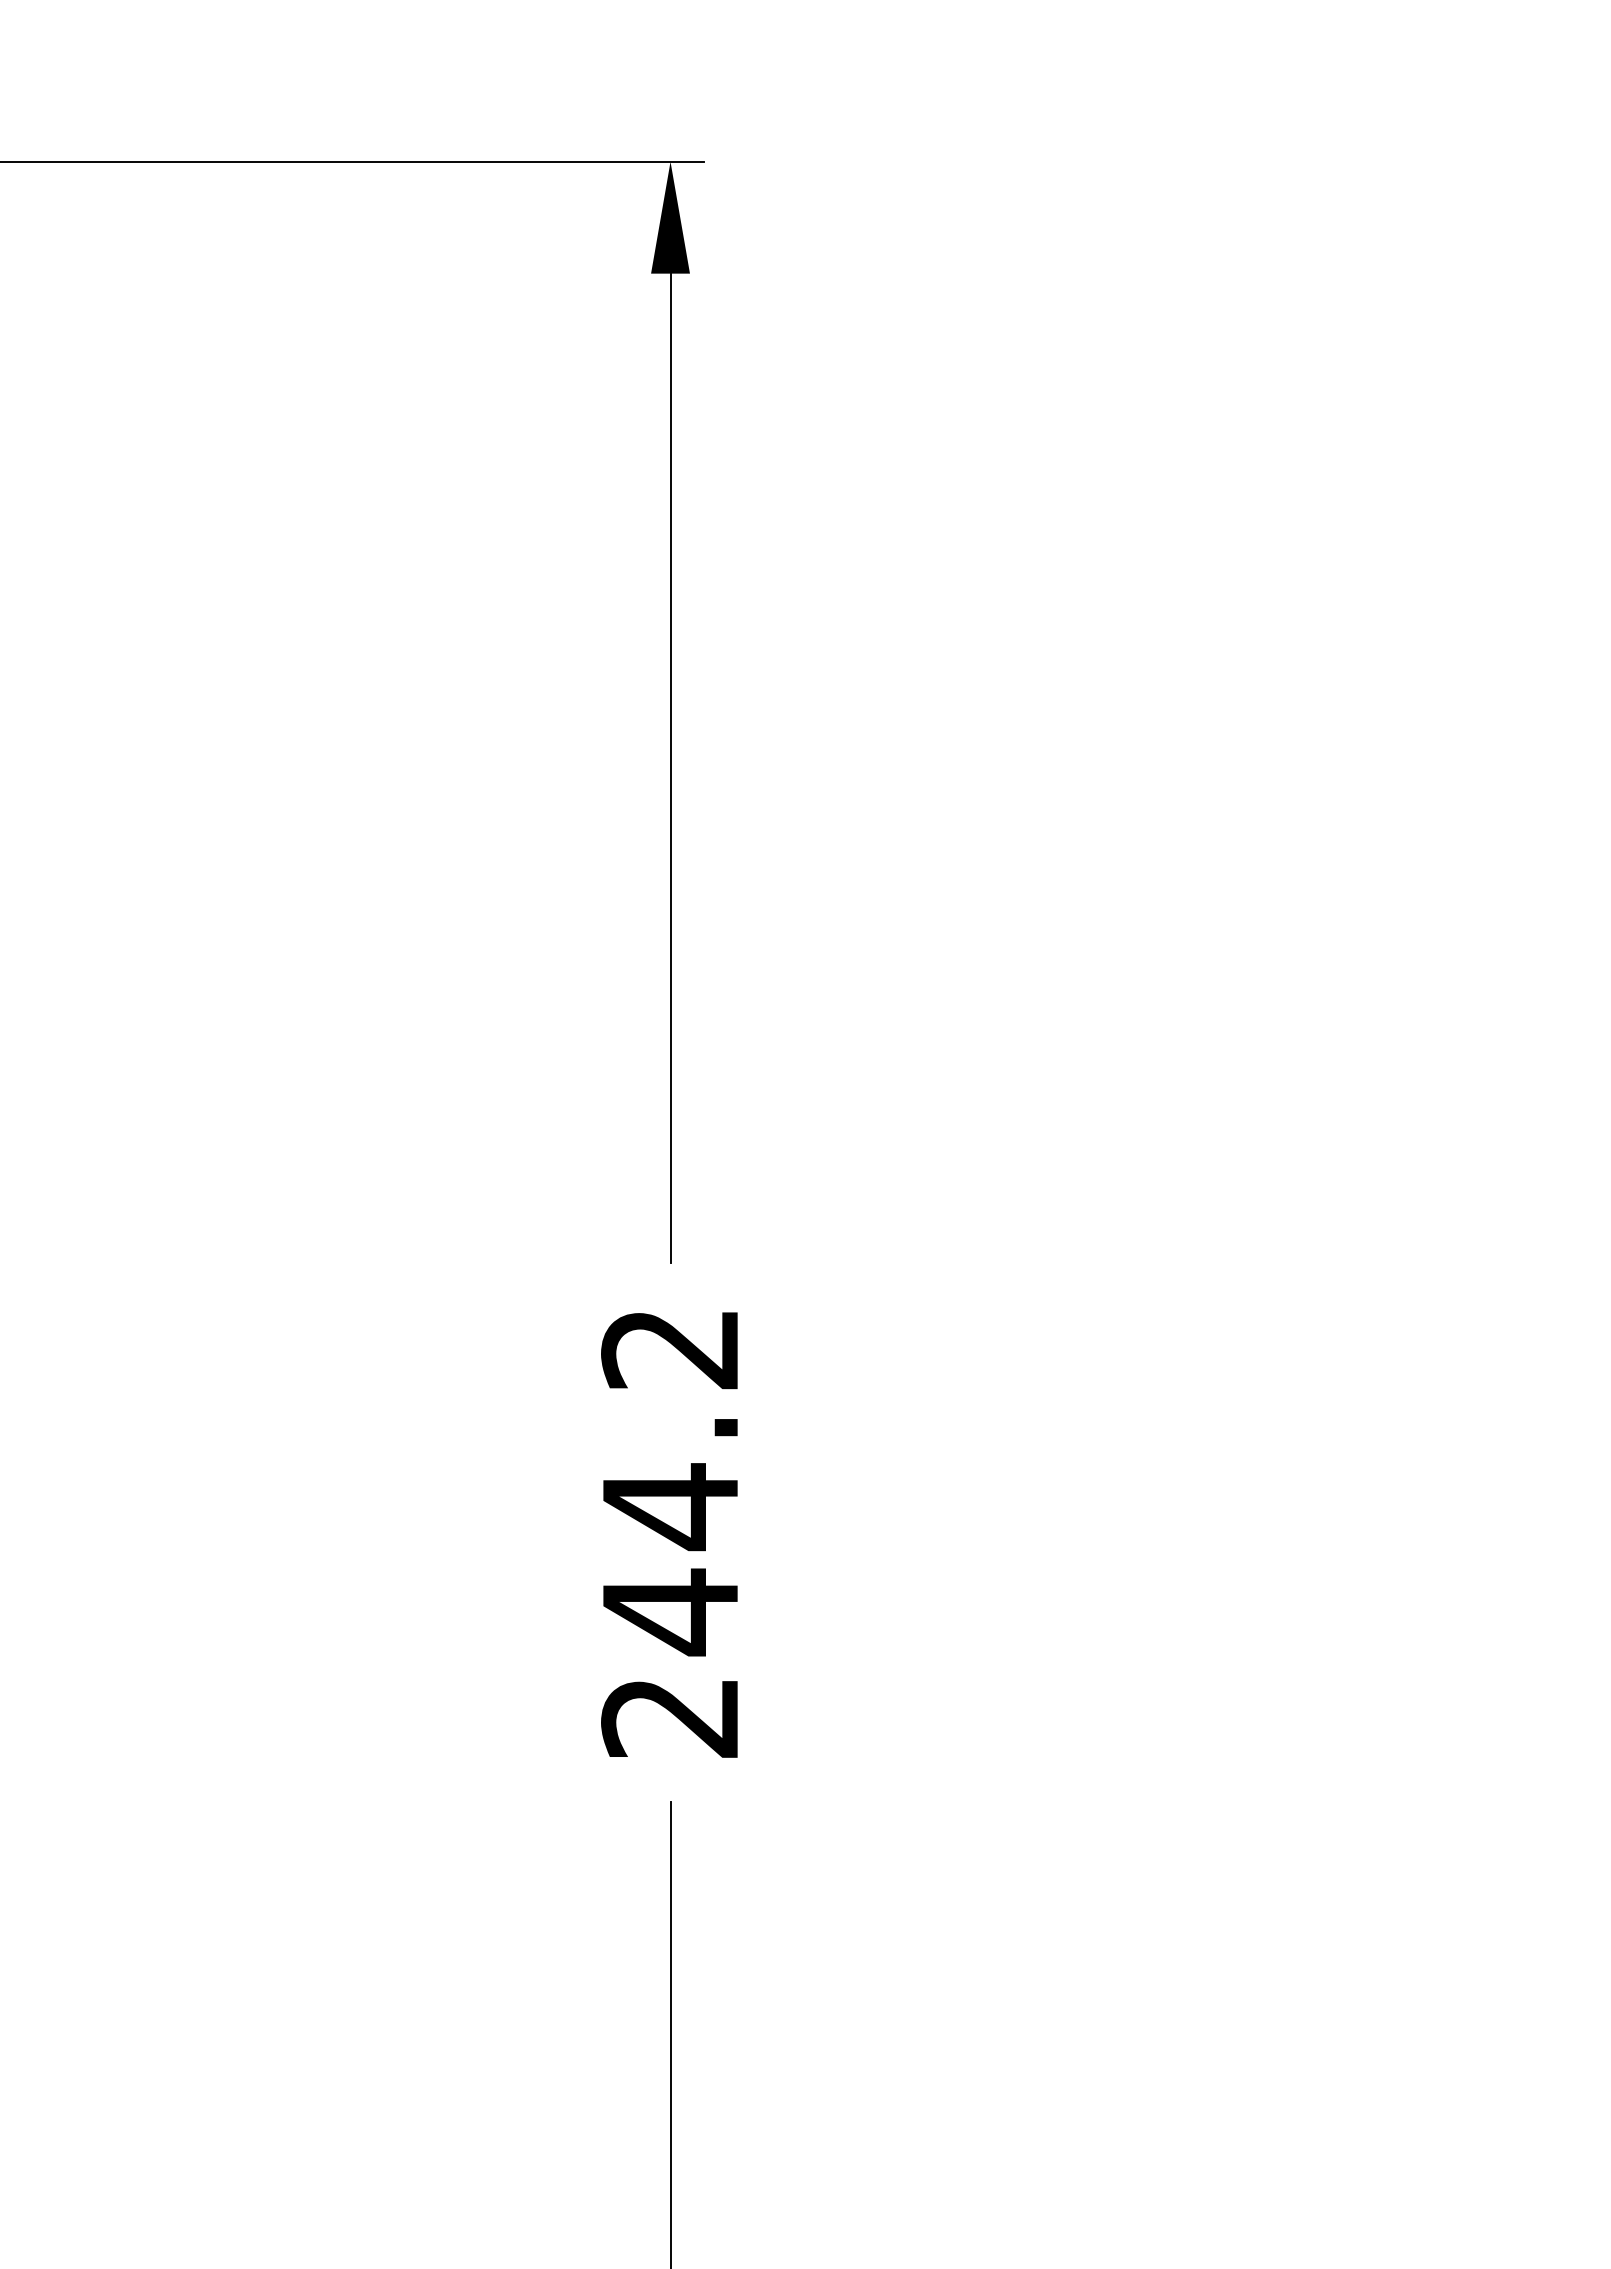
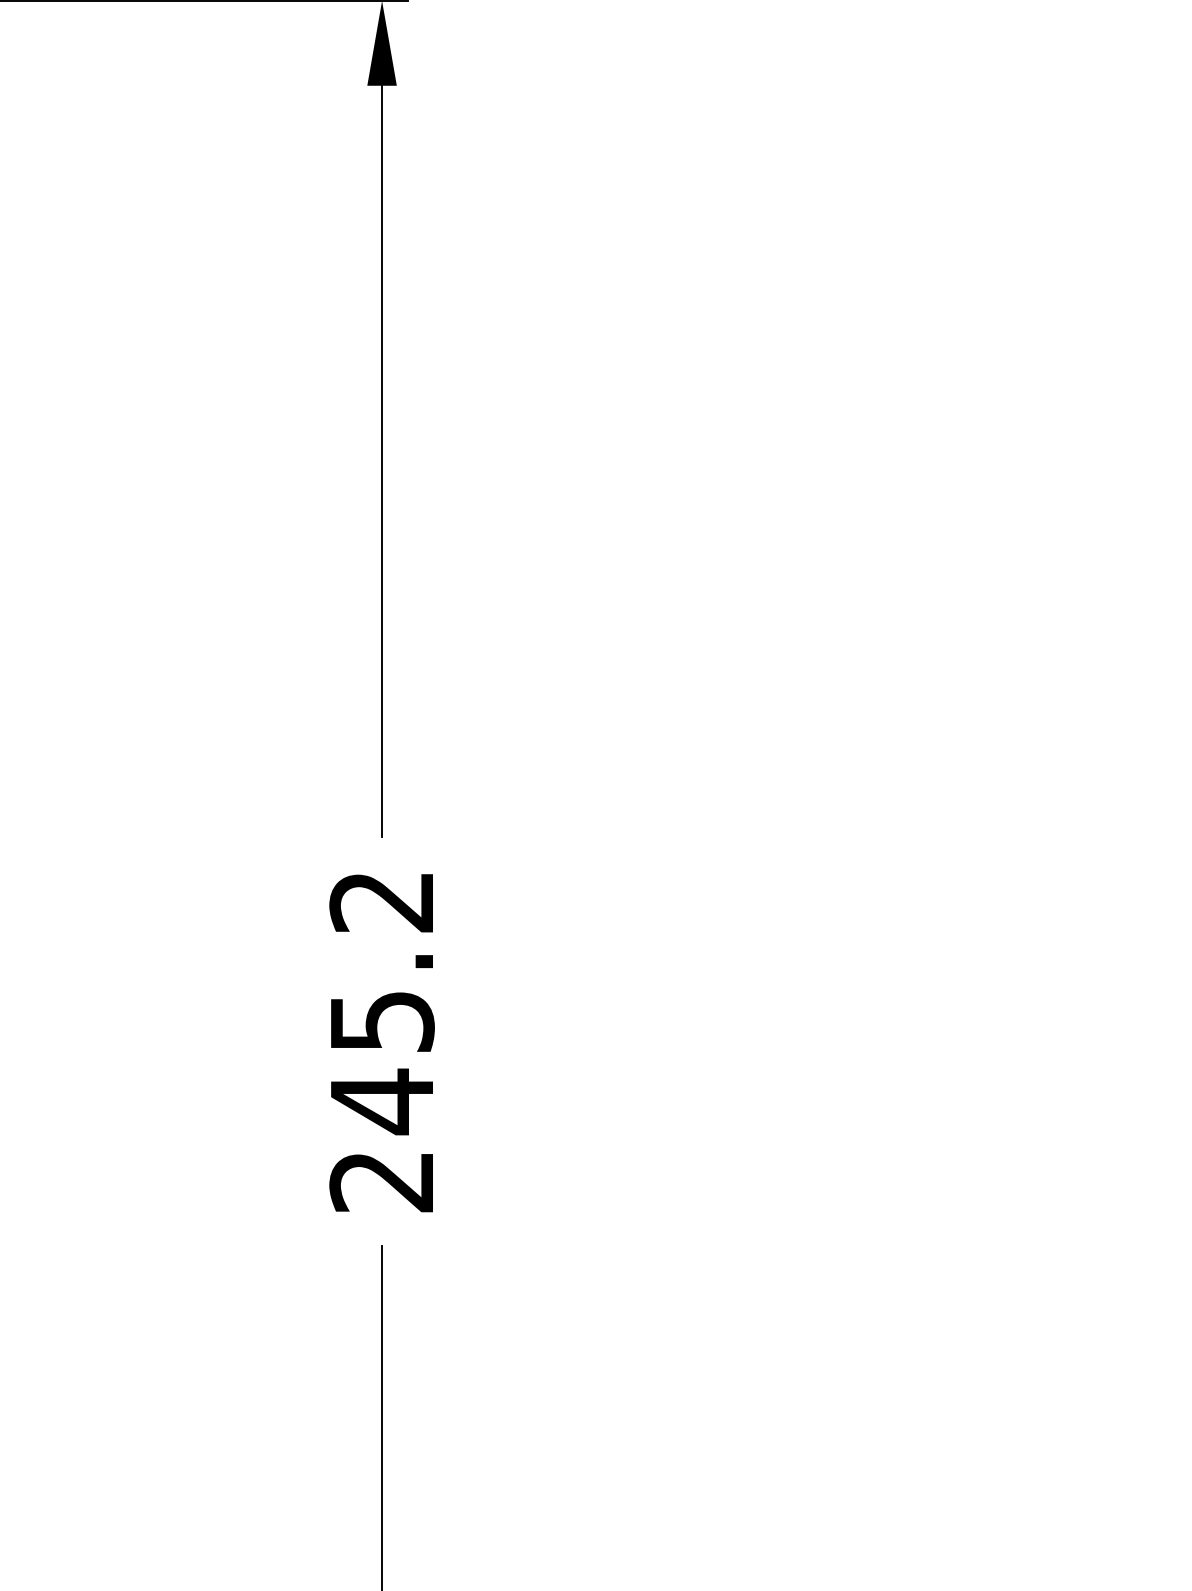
text: (671, 1507) -> (382, 1022), 244.2 -> 245.2

